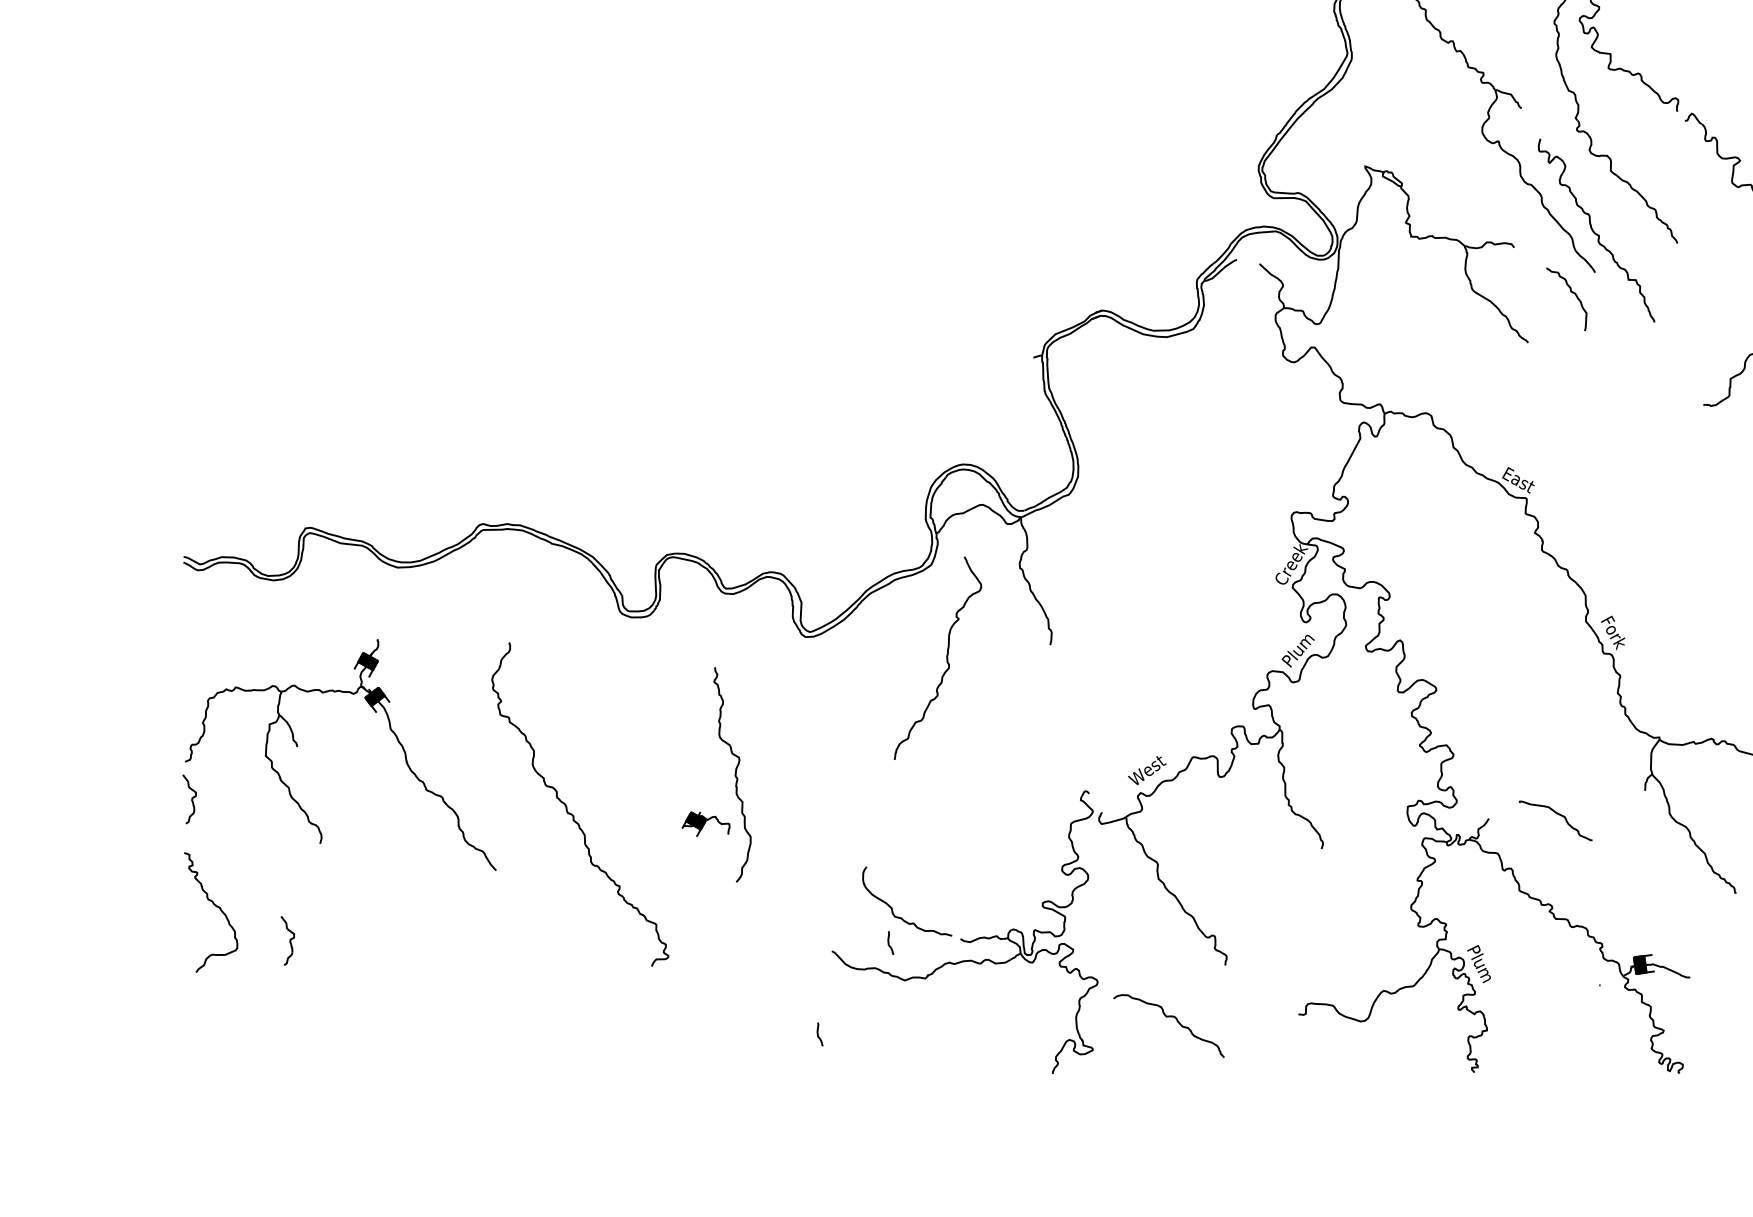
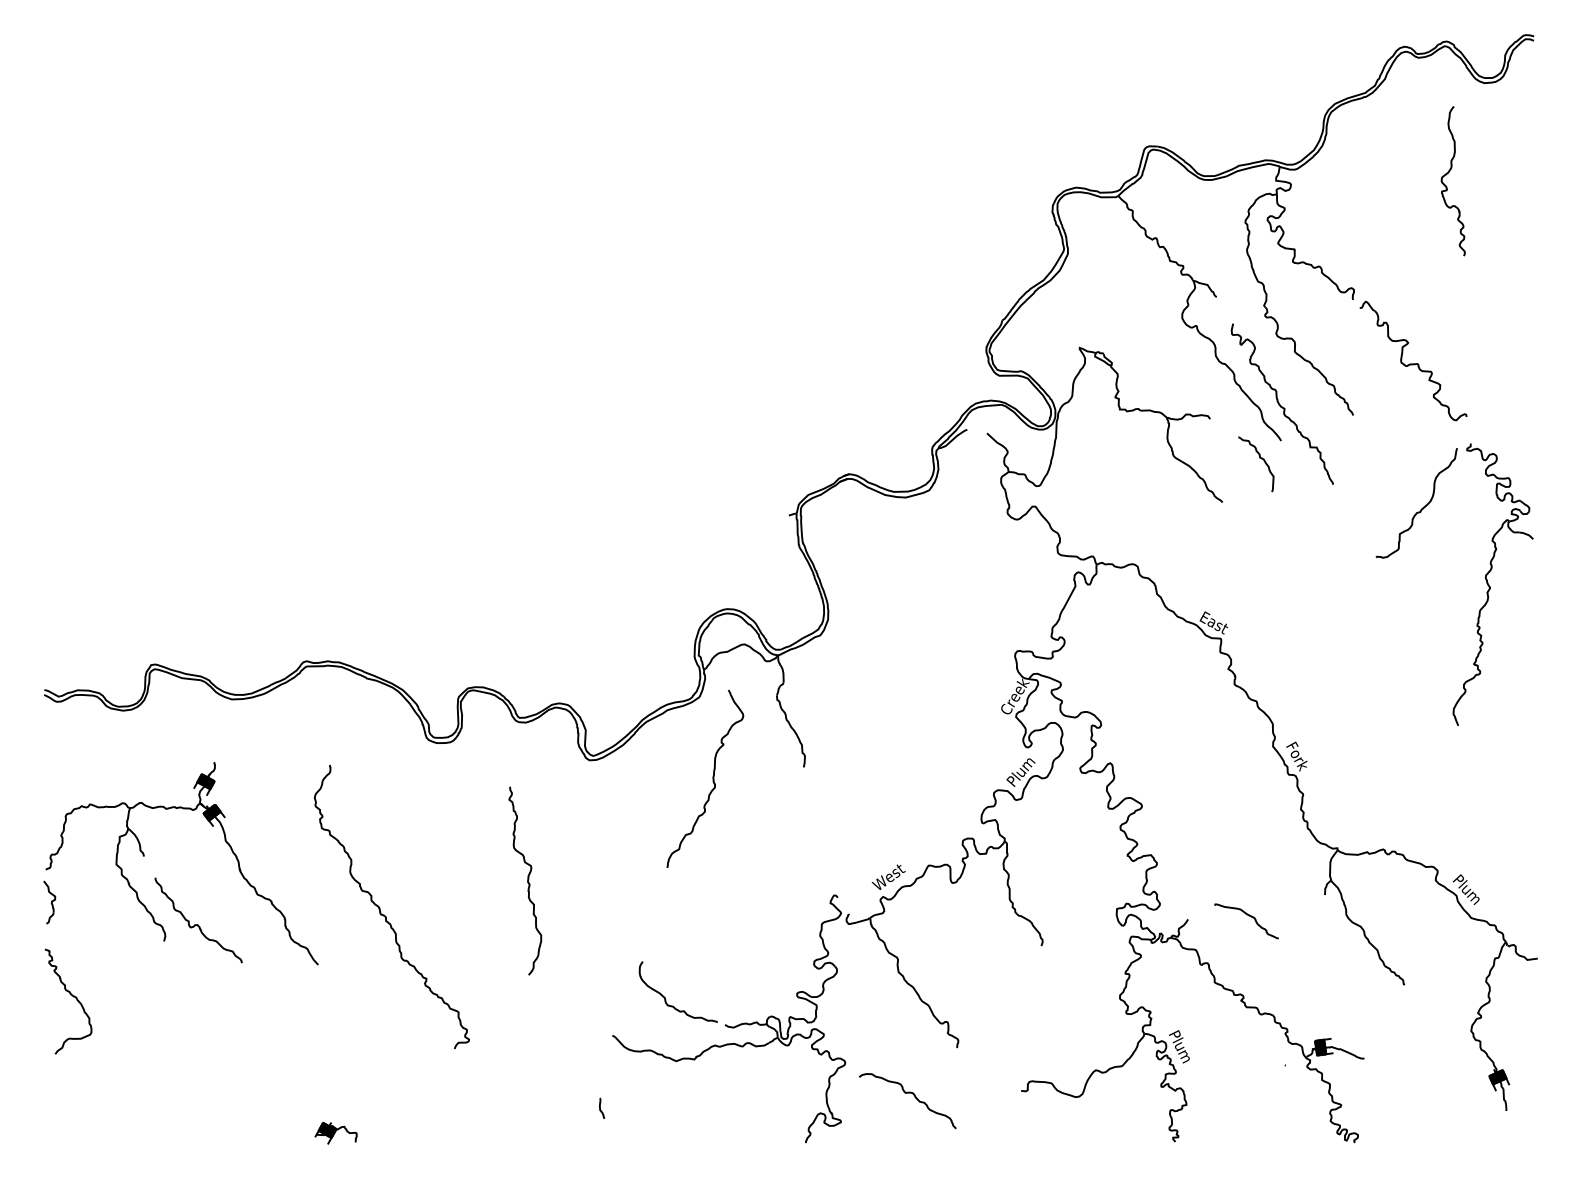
curve: (359, 824) -> (198, 924), added
part: (705, 824) -> (335, 1133), moved
part: (287, 940) -> (135, 1026), removed
curve: (889, 942) -> (662, 1027), removed

